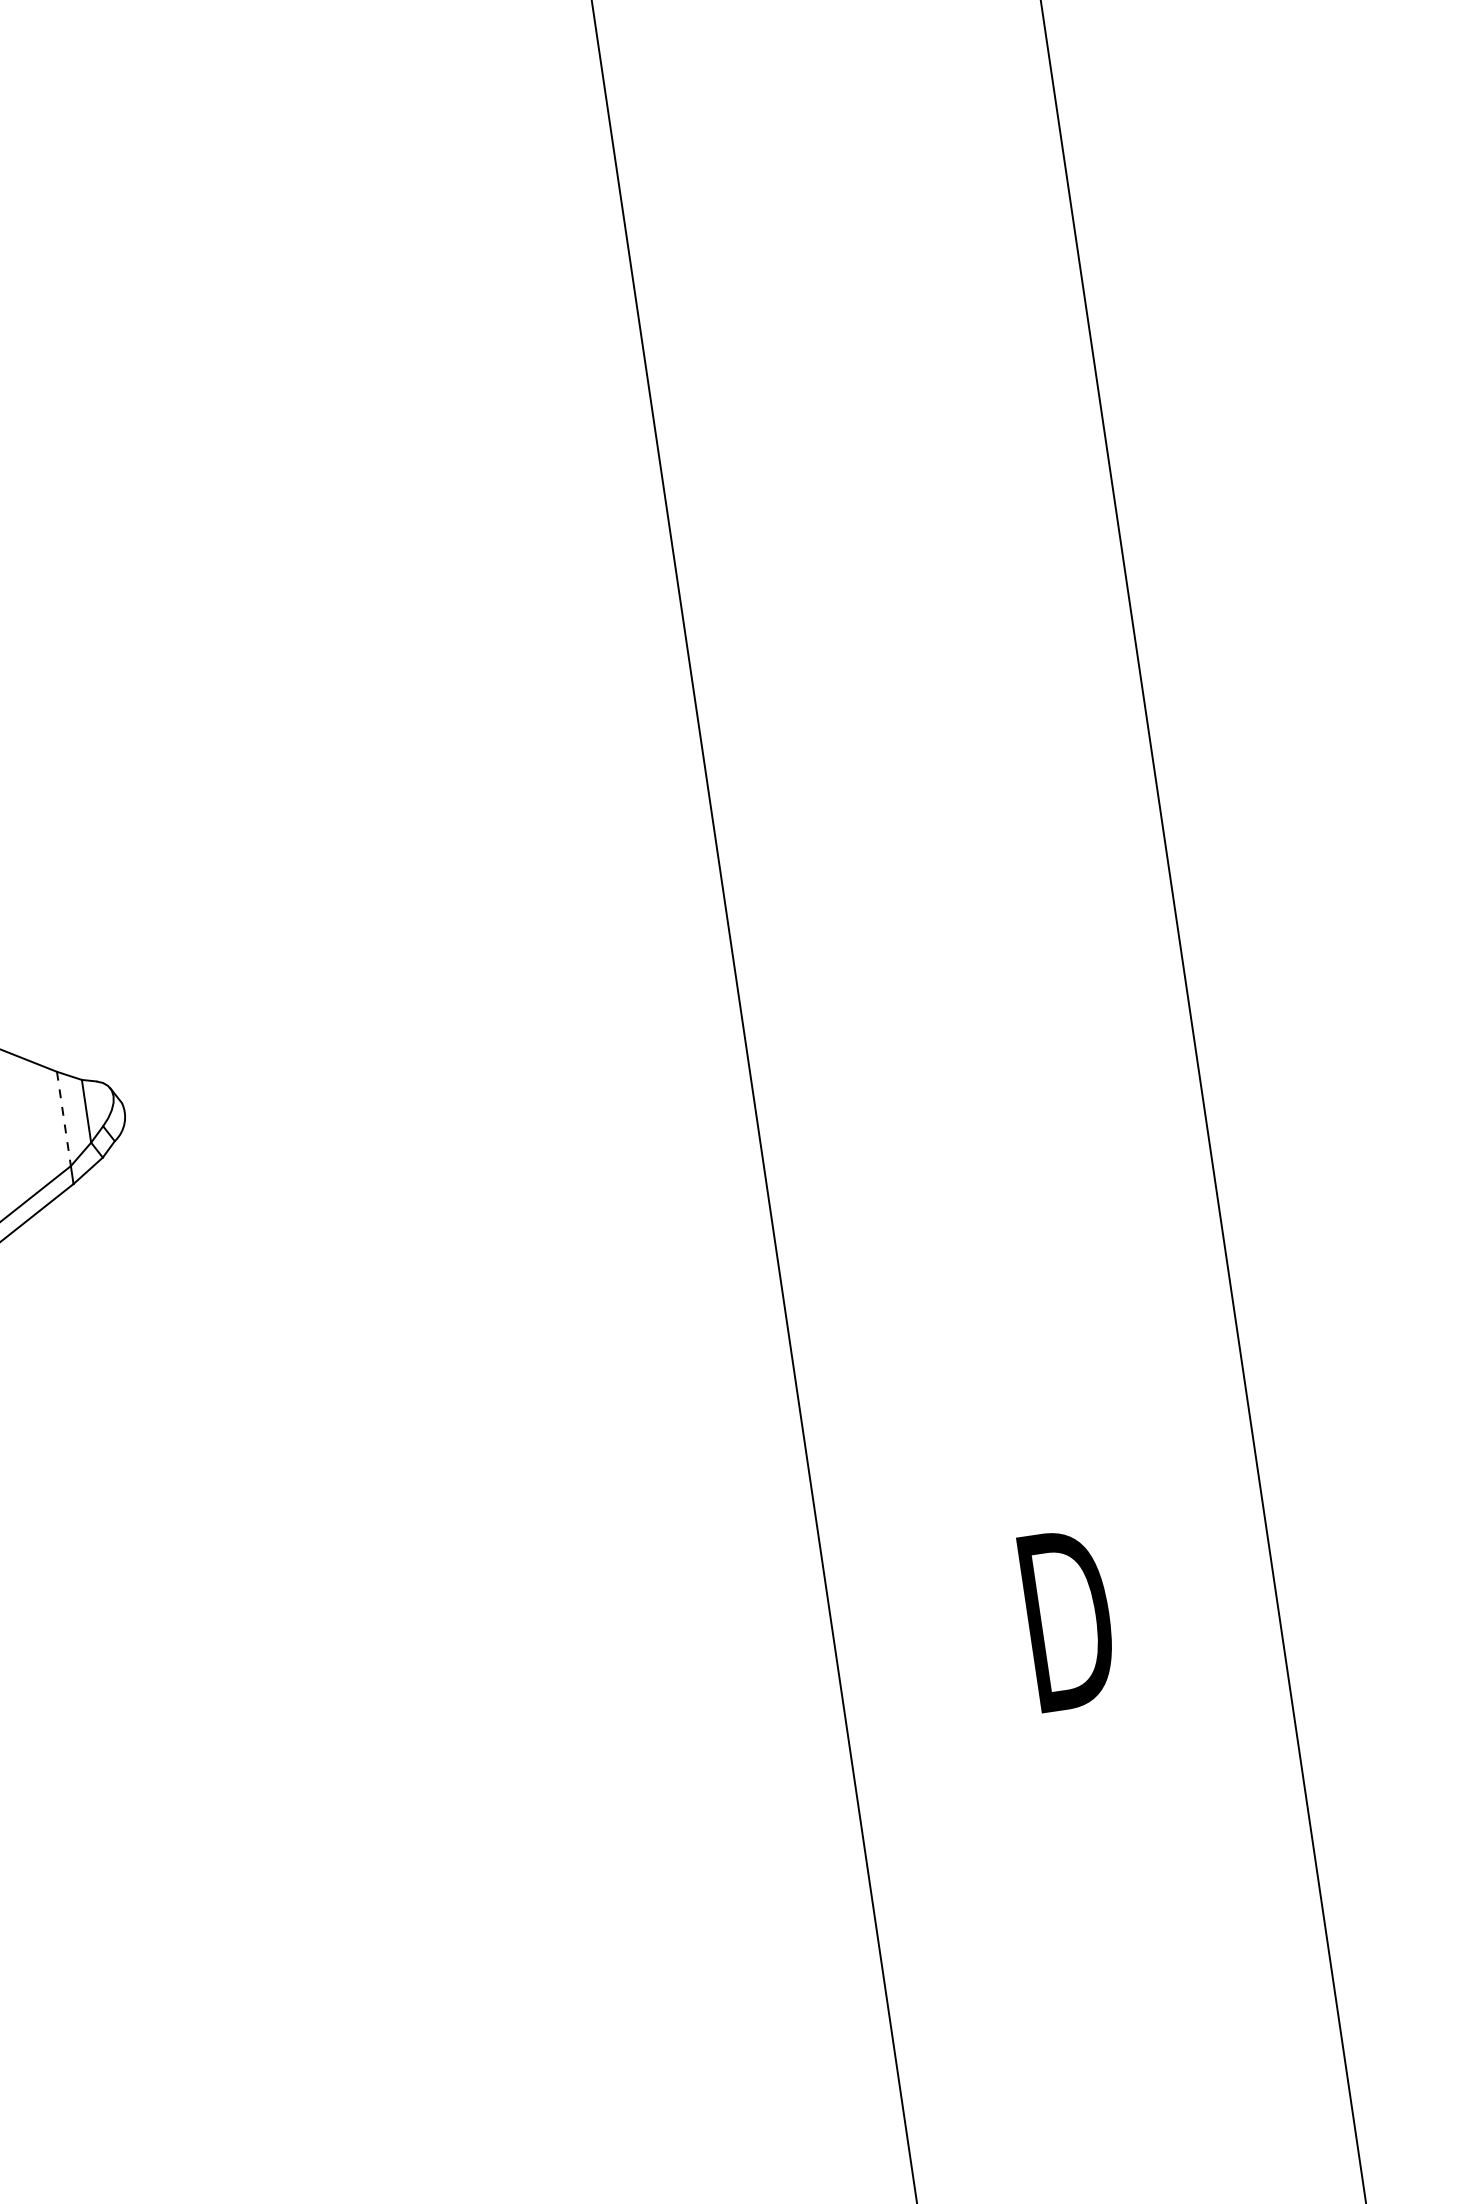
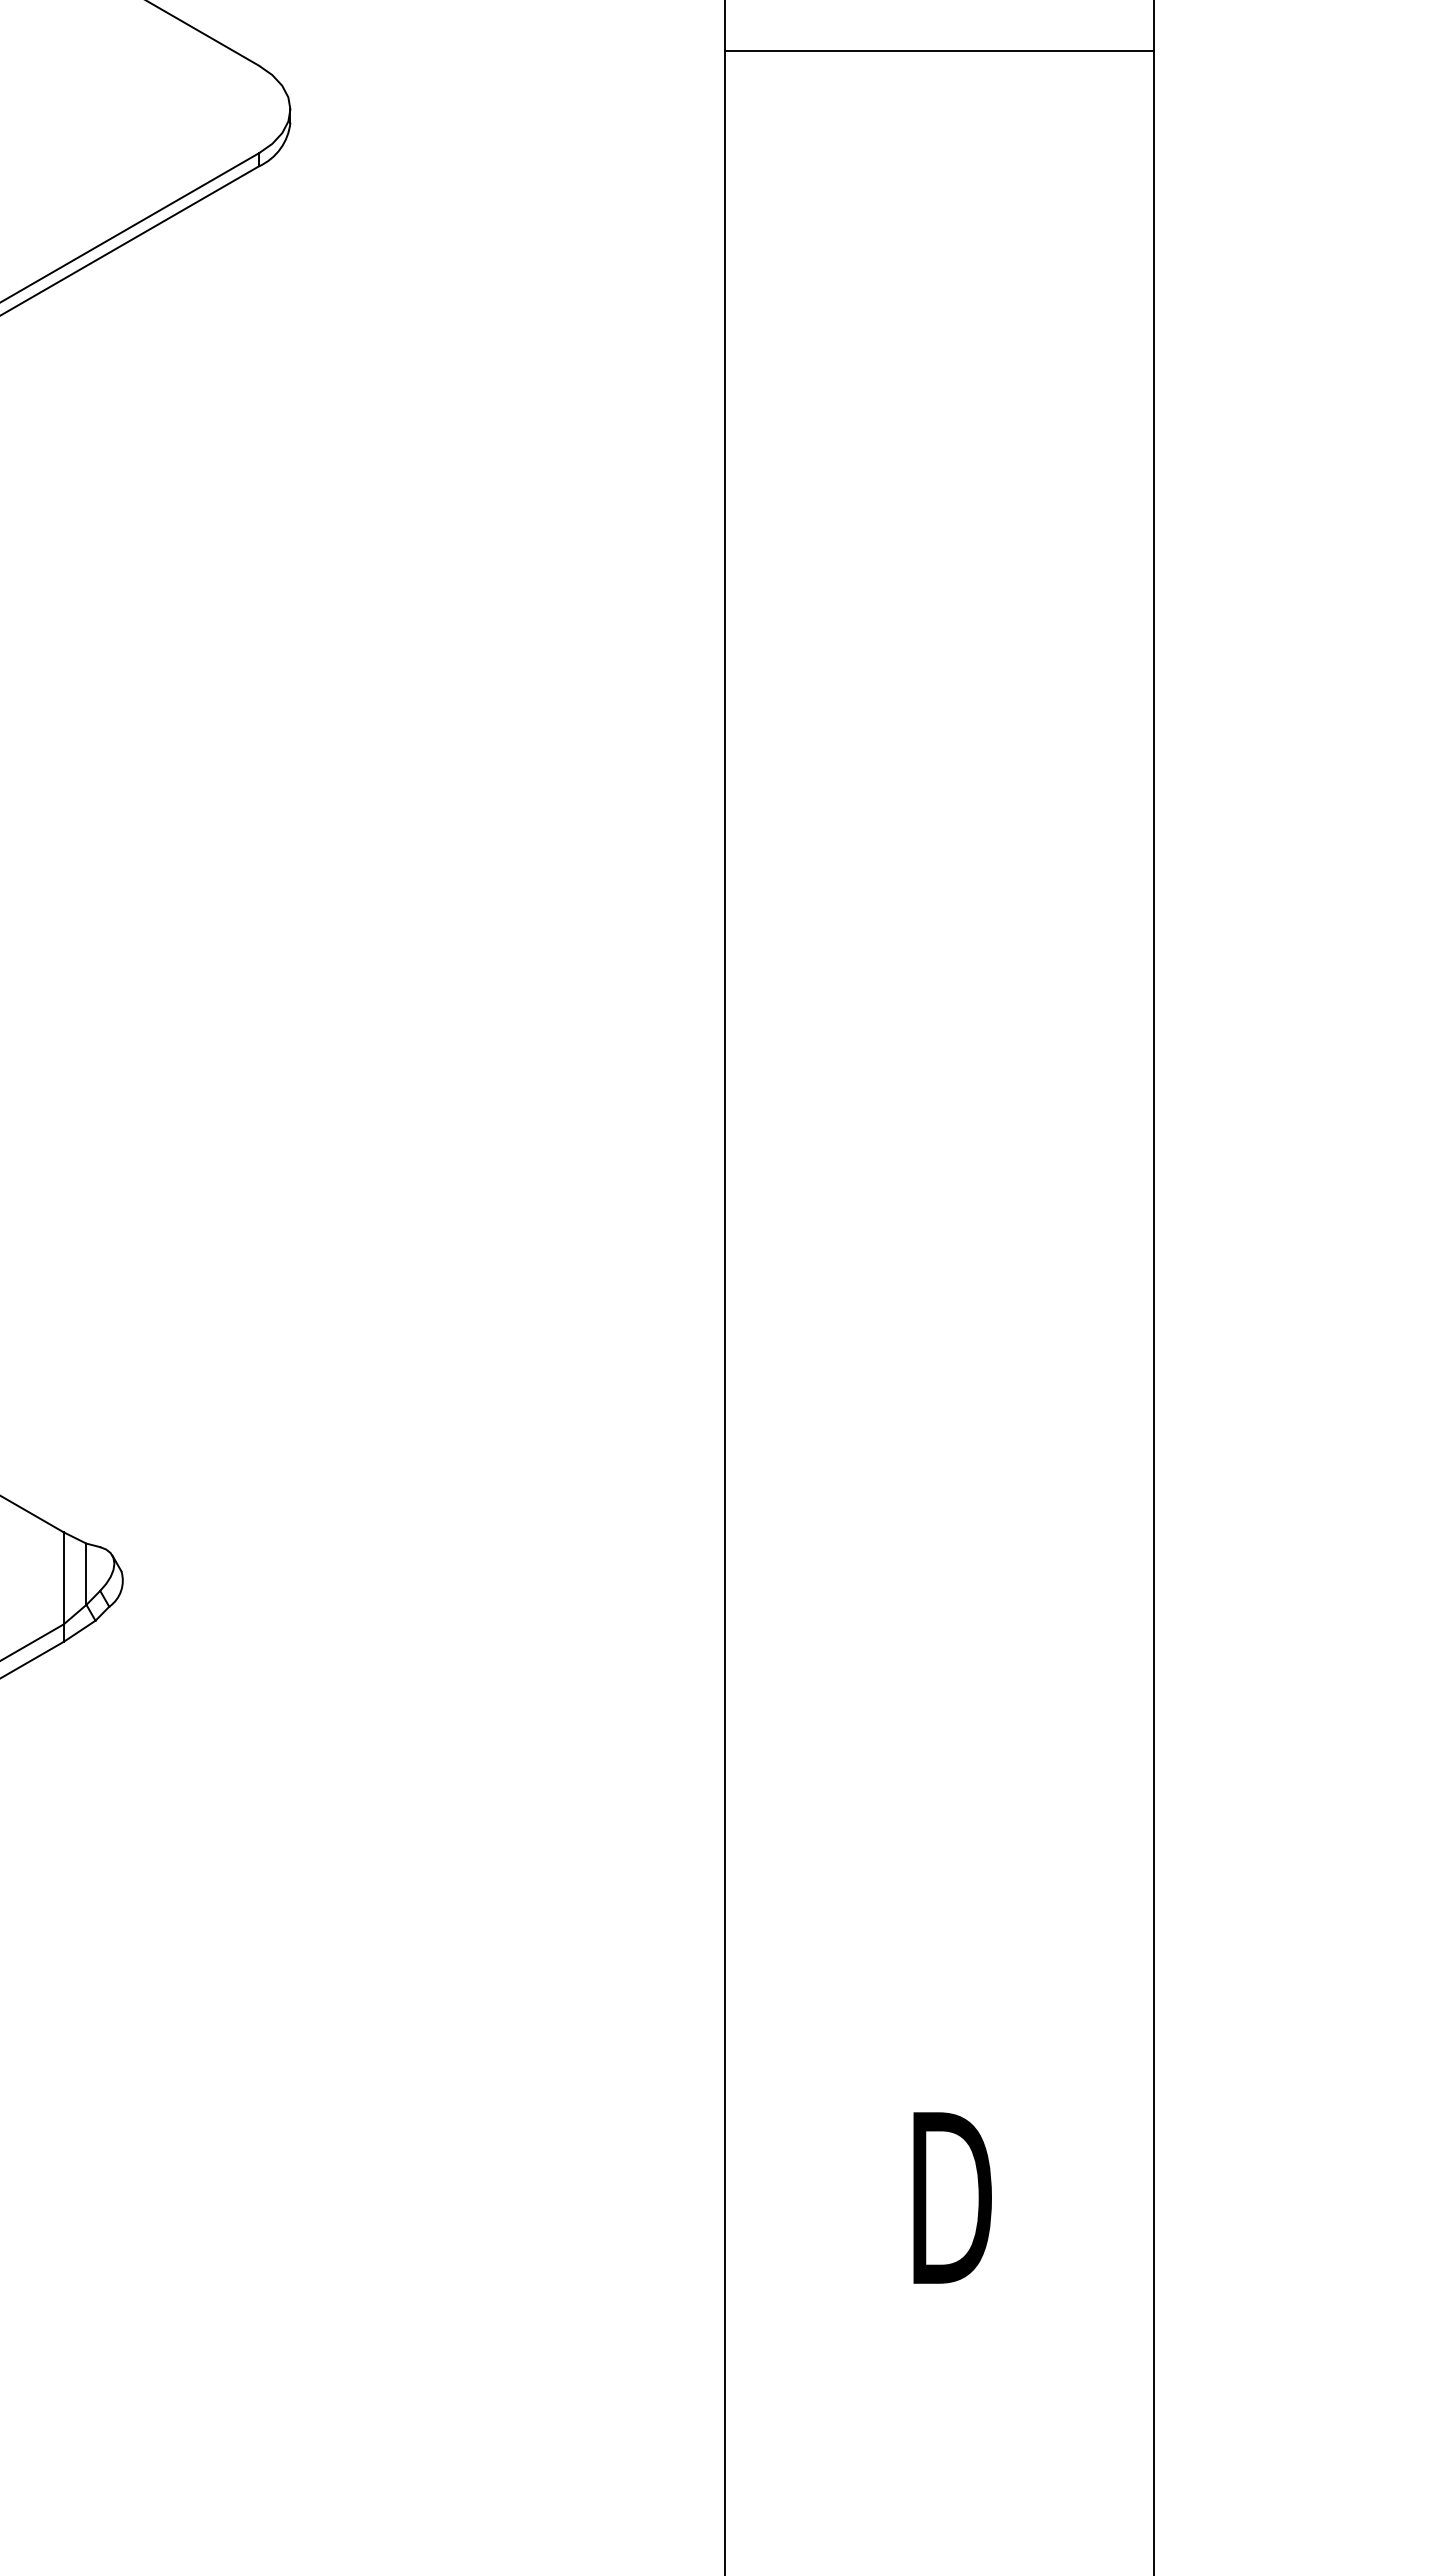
line: (63, 1119) -> (63, 1578), dashed -> solid

